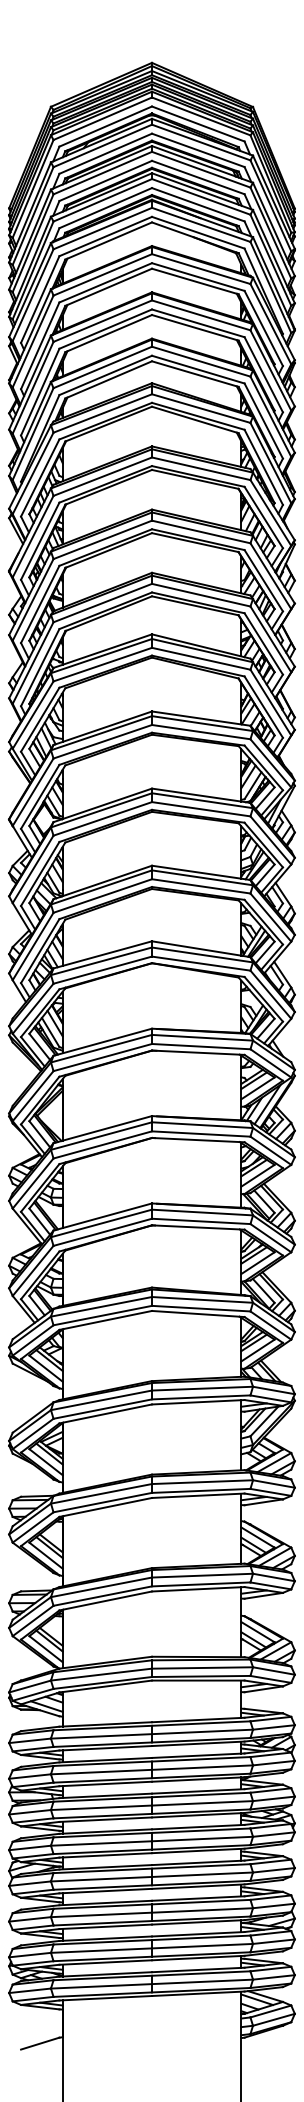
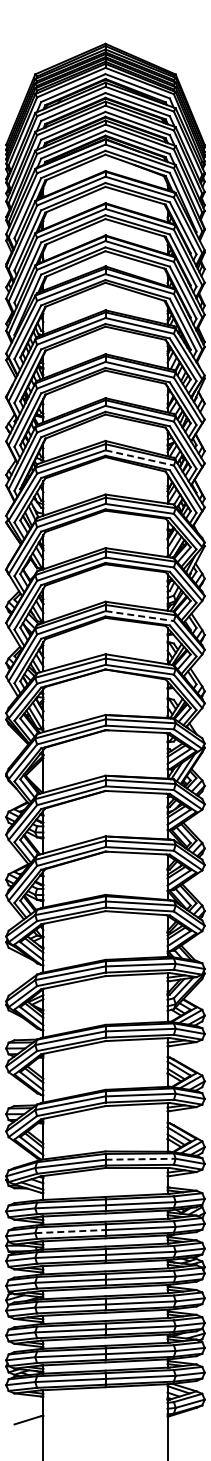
line: (202, 659) -> (140, 458), solid -> dashed
line: (200, 886) -> (139, 616), solid -> dashed
line: (203, 1668) -> (141, 1159), solid -> dashed
line: (101, 1771) -> (70, 1231), solid -> dashed

